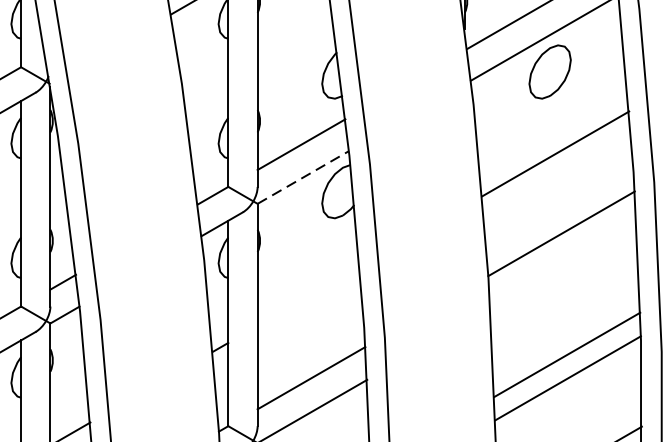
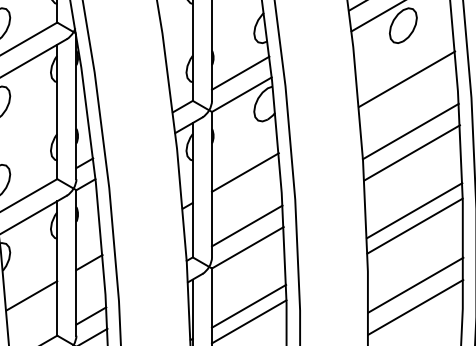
line: (304, 177) -> (242, 94), dashed -> solid
line: (562, 265) -> (411, 152), added
line: (308, 296) -> (245, 172), added

